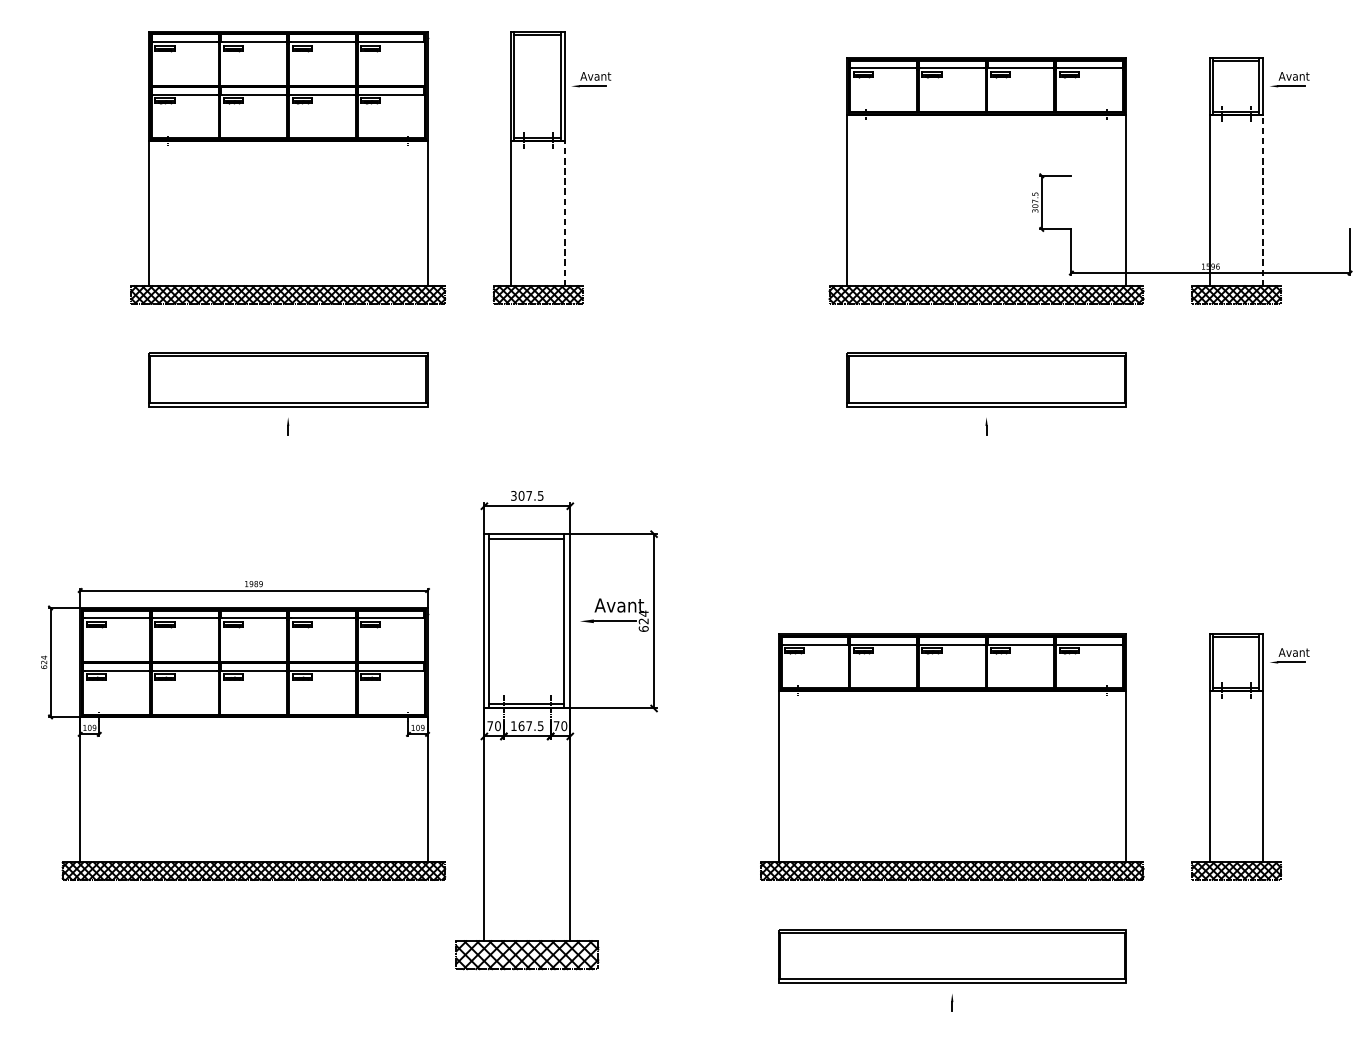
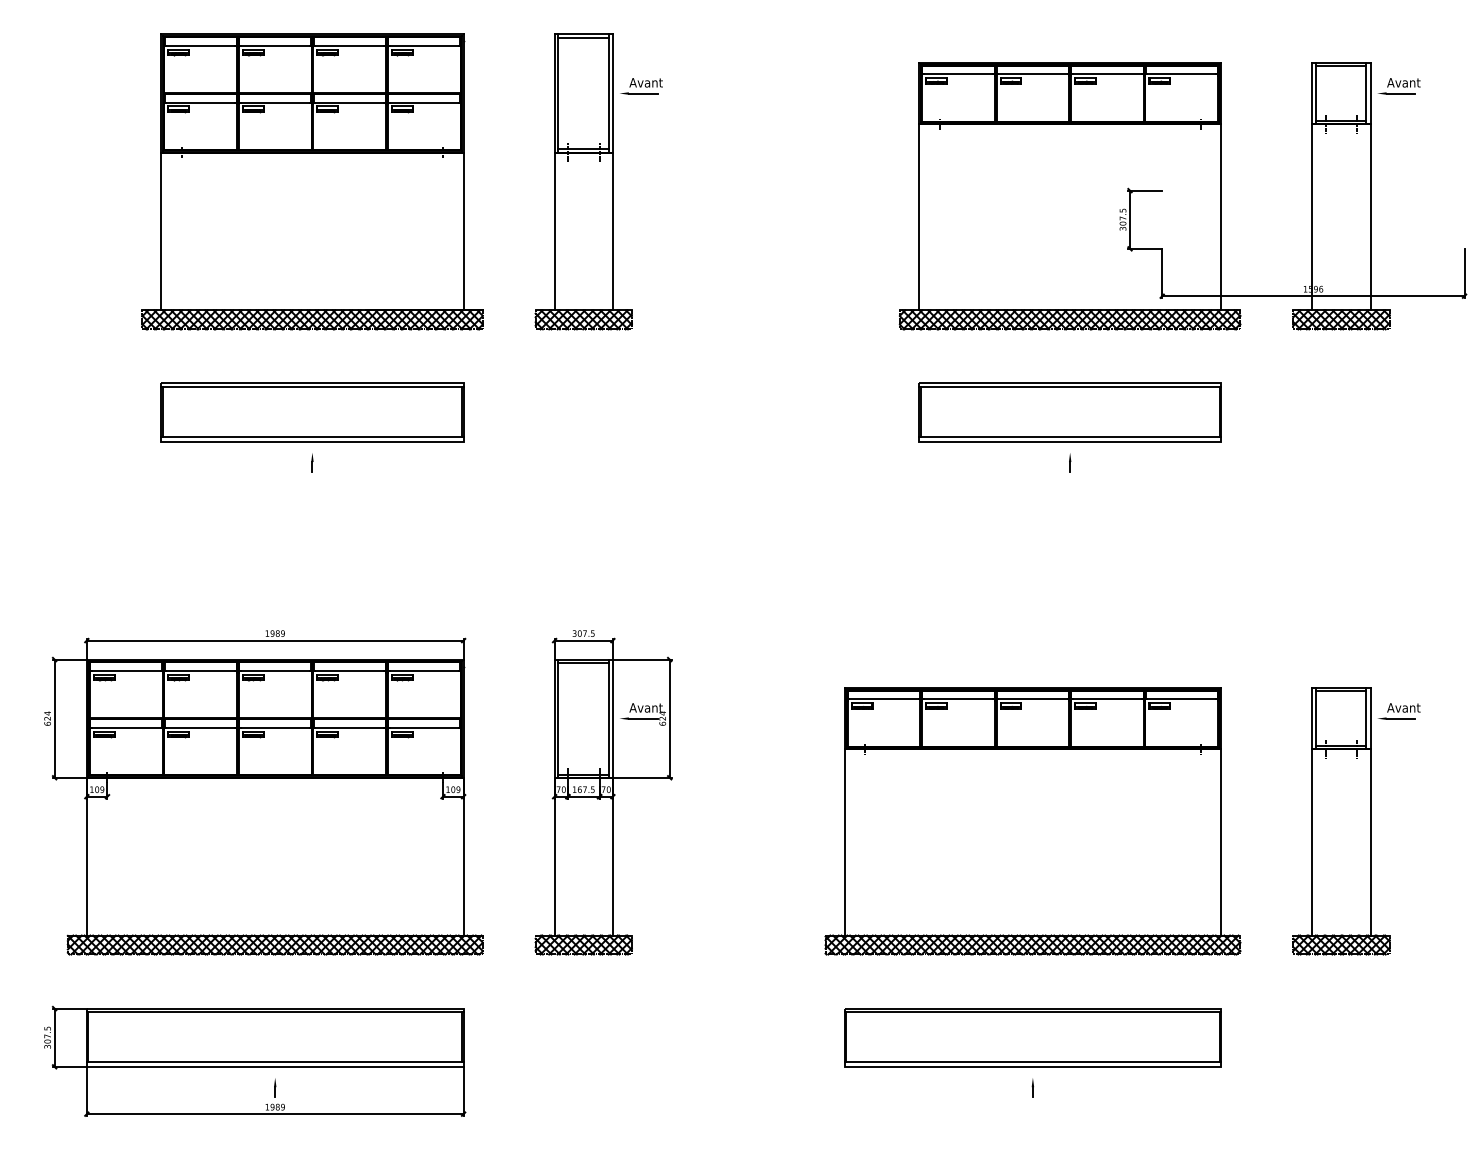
line: (1263, 199) -> (1370, 216), dashed -> solid
line: (564, 213) -> (612, 231), dashed -> solid
part: (556, 730) -> (603, 792), size x0.62
part: (235, 977) -> (255, 1060), added

